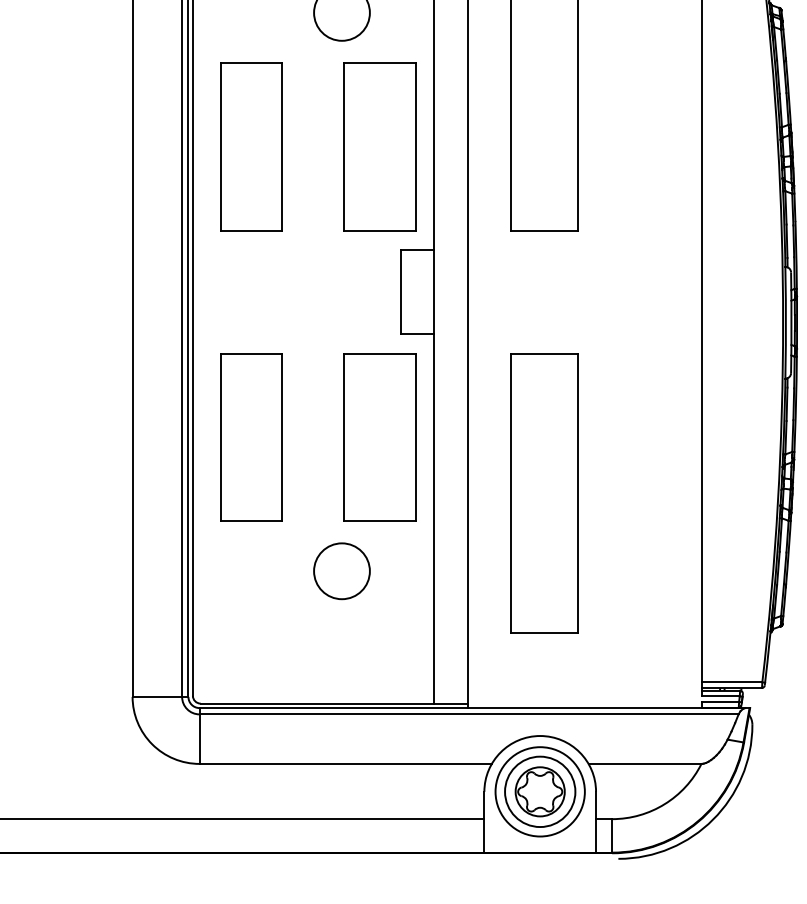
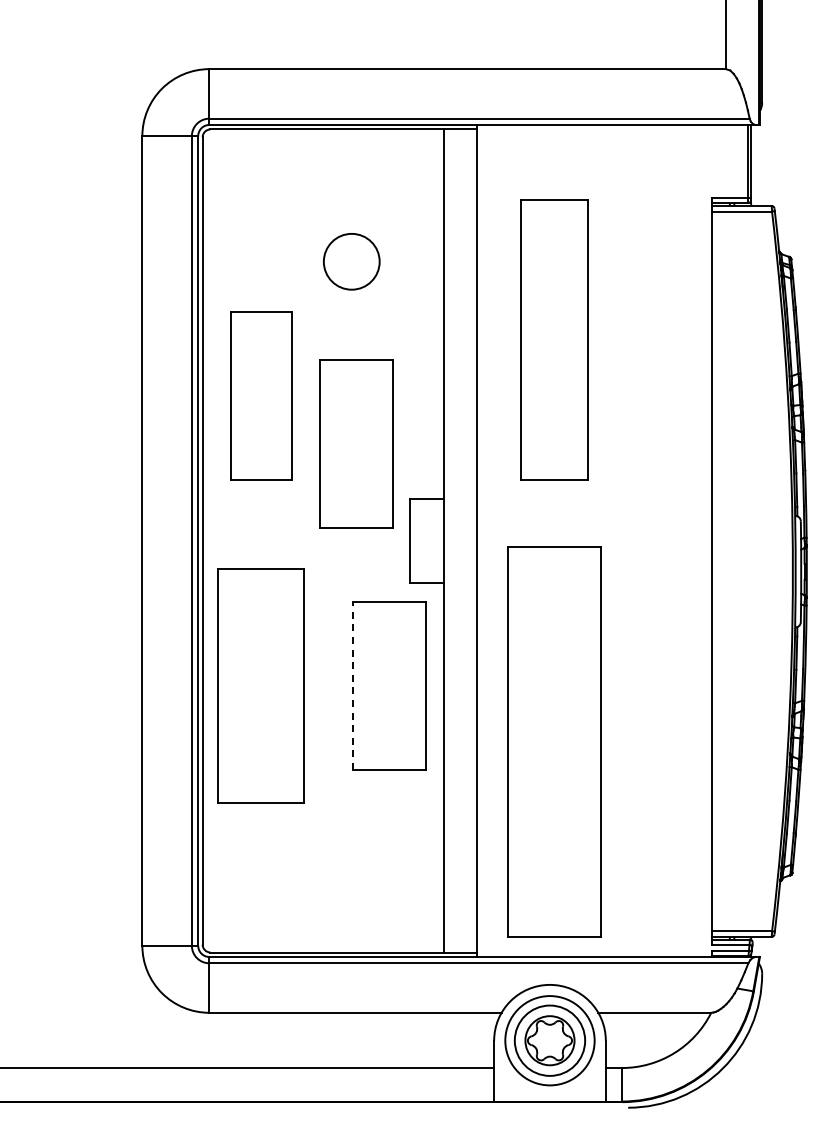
part: (379, 146) -> (356, 443), moved
part: (251, 436) -> (261, 685), size x1.4
line: (343, 437) -> (353, 686), solid -> dashed
part: (544, 492) -> (554, 741), size x1.4
circle: (341, 570) -> (351, 819), removed

